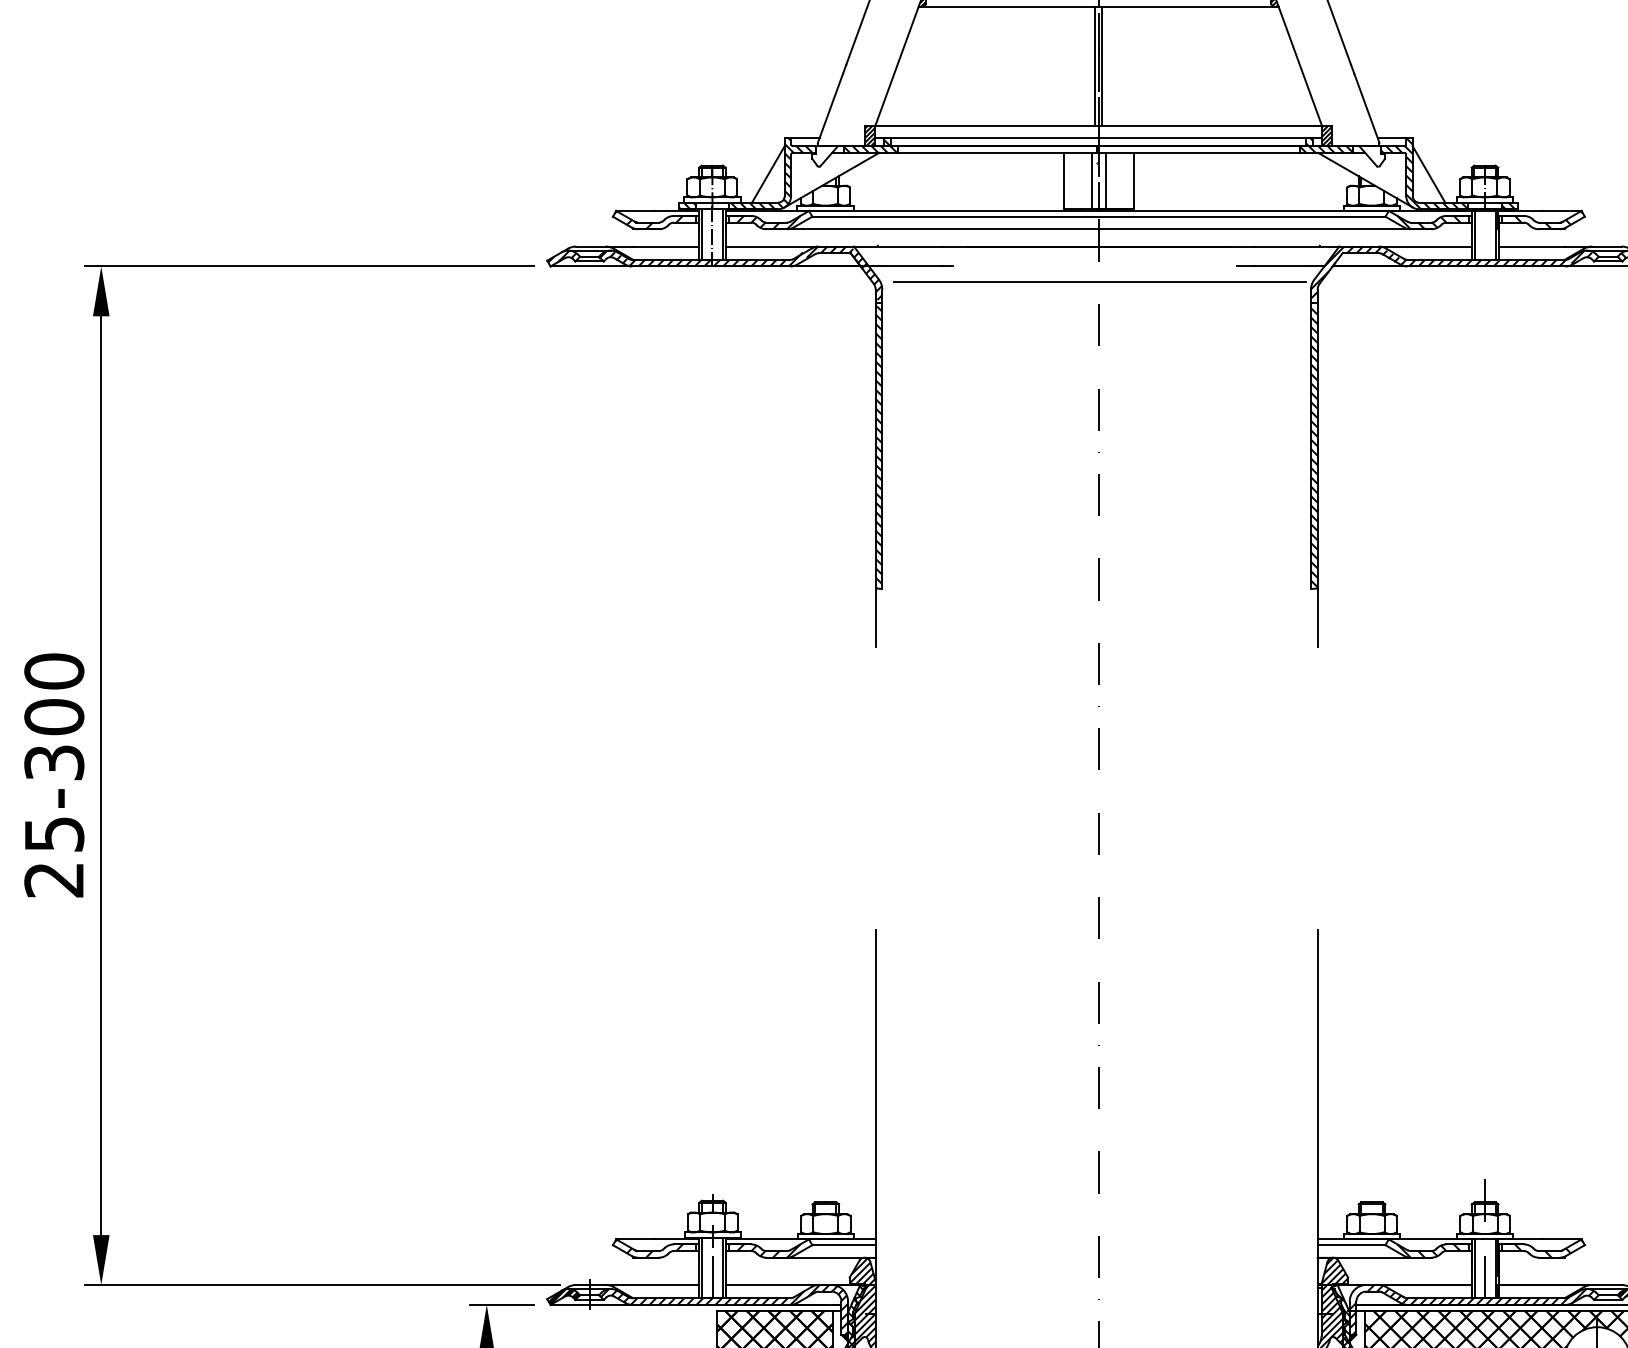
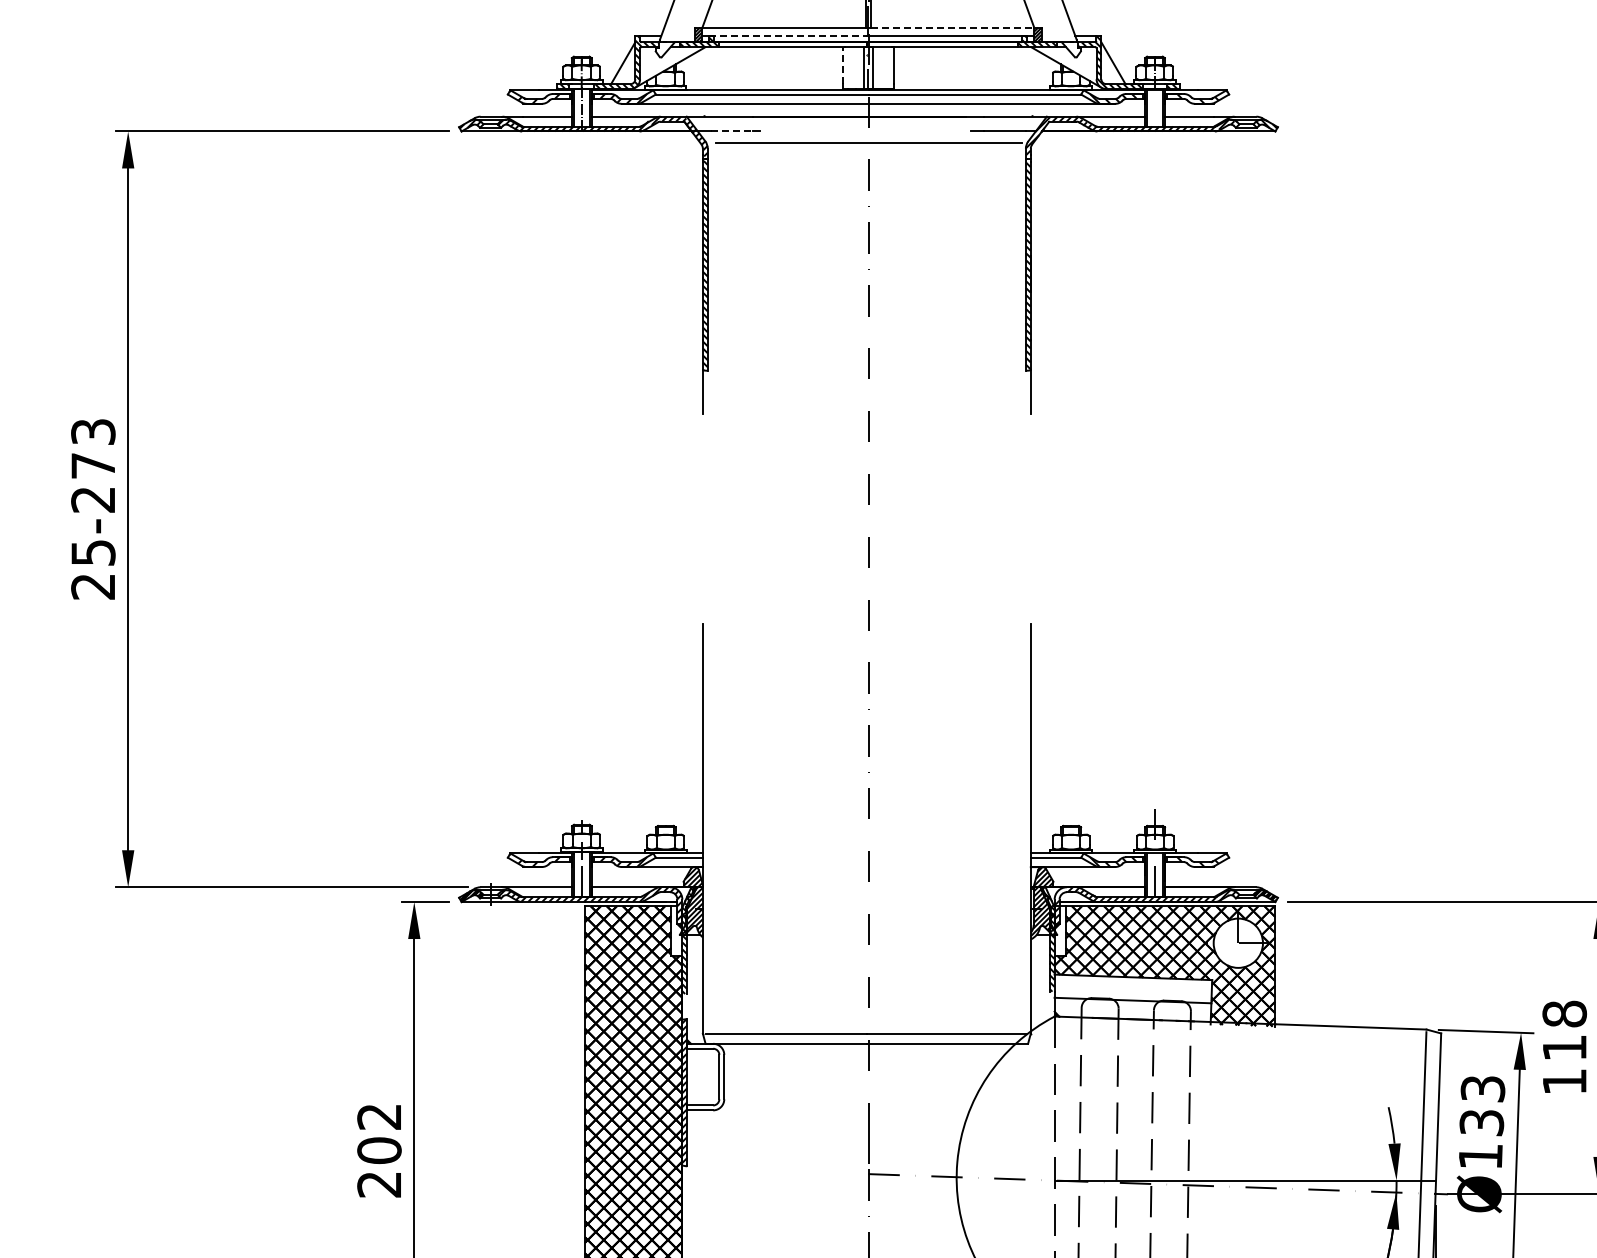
line: (1212, 126) -> (952, 27), solid -> dashed
line: (991, 138) -> (788, 36), solid -> dashed
line: (1063, 177) -> (842, 65), solid -> dashed
line: (914, 266) -> (731, 131), solid -> dashed
text: (54, 716) -> (93, 465), 25-300 -> 25-273

